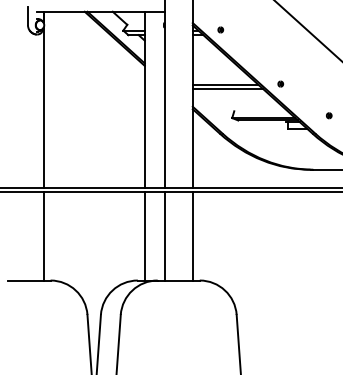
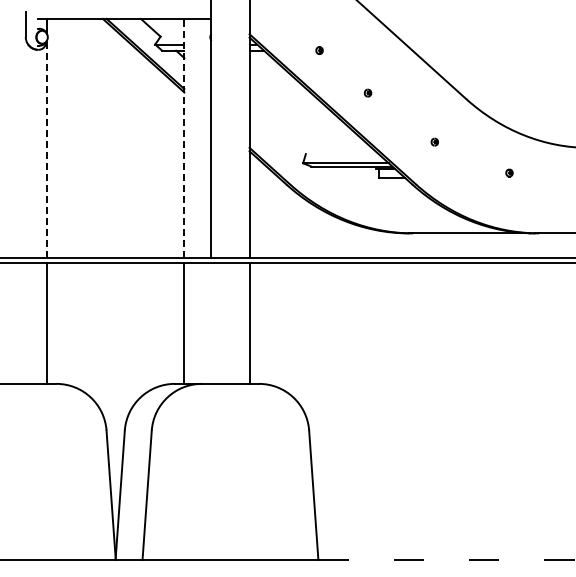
part: (220, 29) -> (319, 50), moved
part: (280, 83) -> (367, 92), moved
line: (225, 85) -> (293, 118), removed
line: (228, 89) -> (297, 124), removed
line: (144, 99) -> (184, 138), solid -> dashed
line: (43, 107) -> (46, 149), solid -> dashed
part: (328, 115) -> (434, 141), moved
line: (164, 236) -> (211, 323), removed

